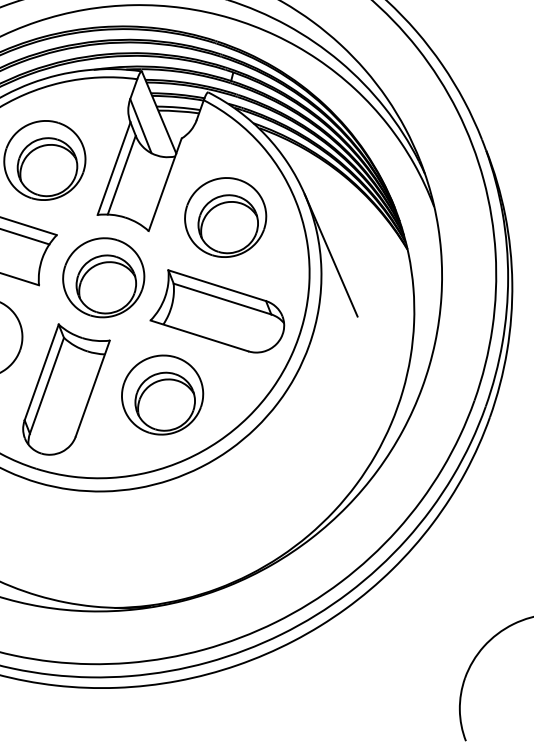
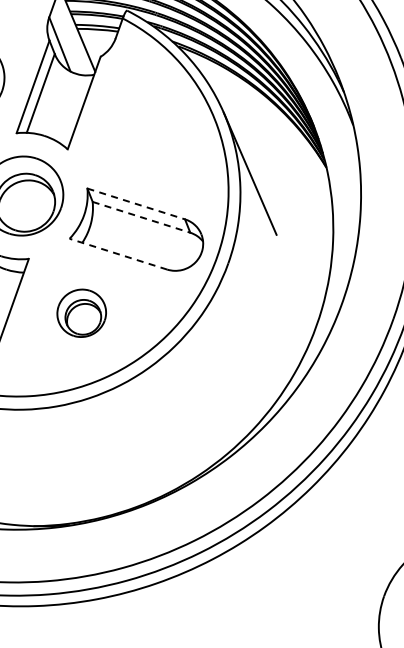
part: (225, 217) -> (144, 135), removed
line: (217, 285) -> (136, 203), solid -> dashed
line: (222, 299) -> (141, 217), solid -> dashed
line: (198, 335) -> (117, 253), solid -> dashed
part: (162, 394) -> (81, 312), size x0.6

